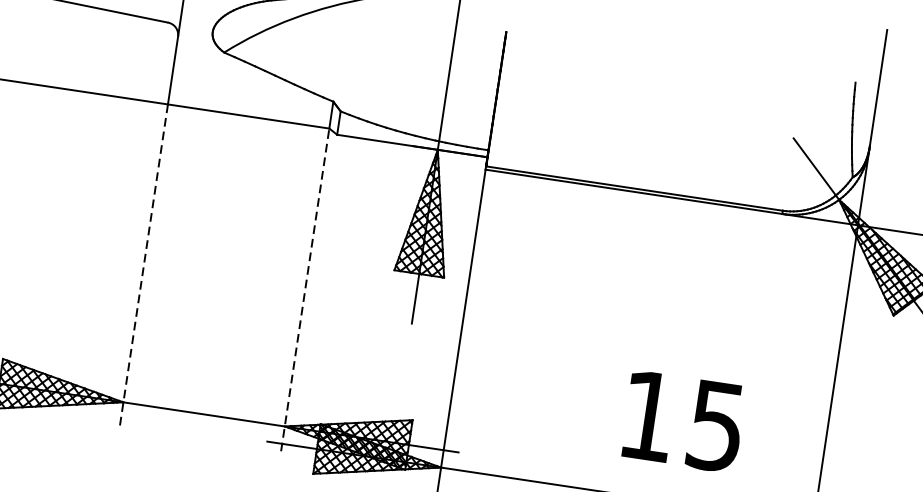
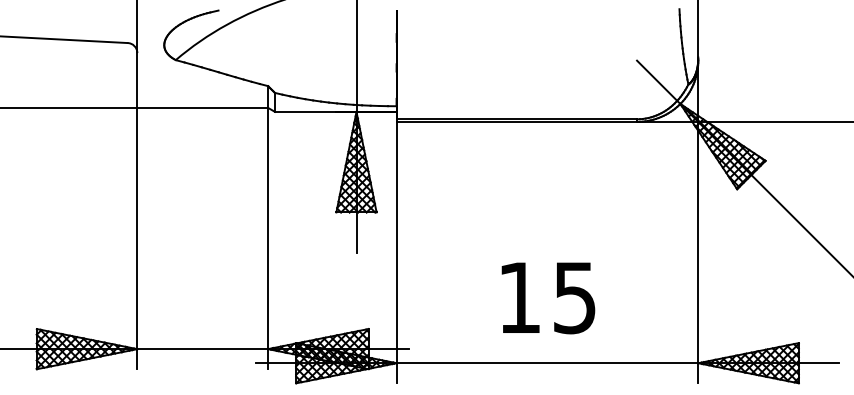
line: (144, 265) -> (137, 238), dashed -> solid
line: (305, 289) -> (268, 238), dashed -> solid
text: (683, 422) -> (548, 298), moved

